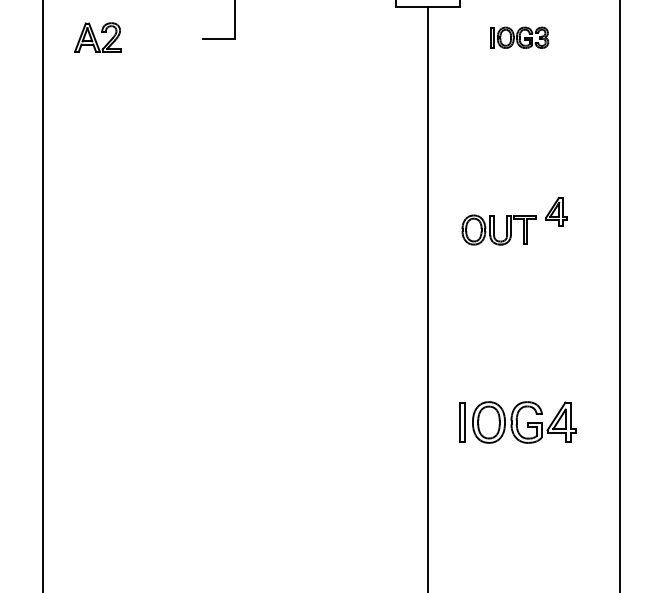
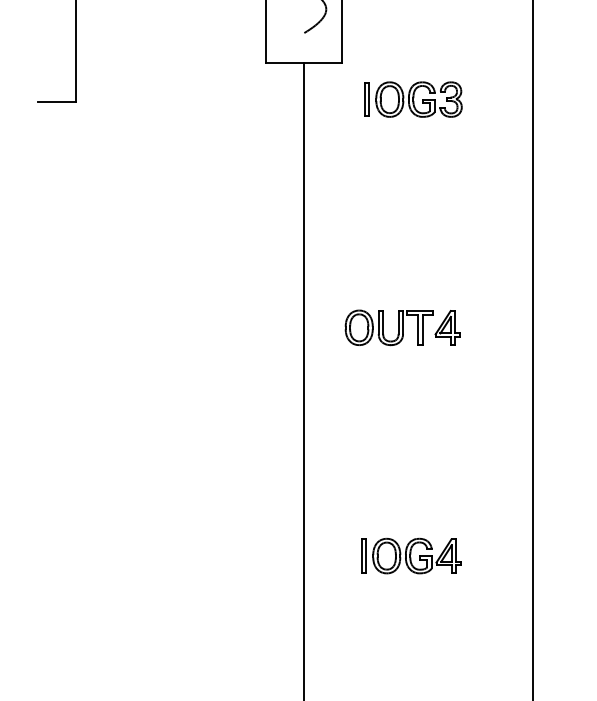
part: (519, 37) -> (413, 99), size x1.43
part: (556, 211) -> (447, 327), moved
part: (517, 421) -> (410, 555), size x0.71

